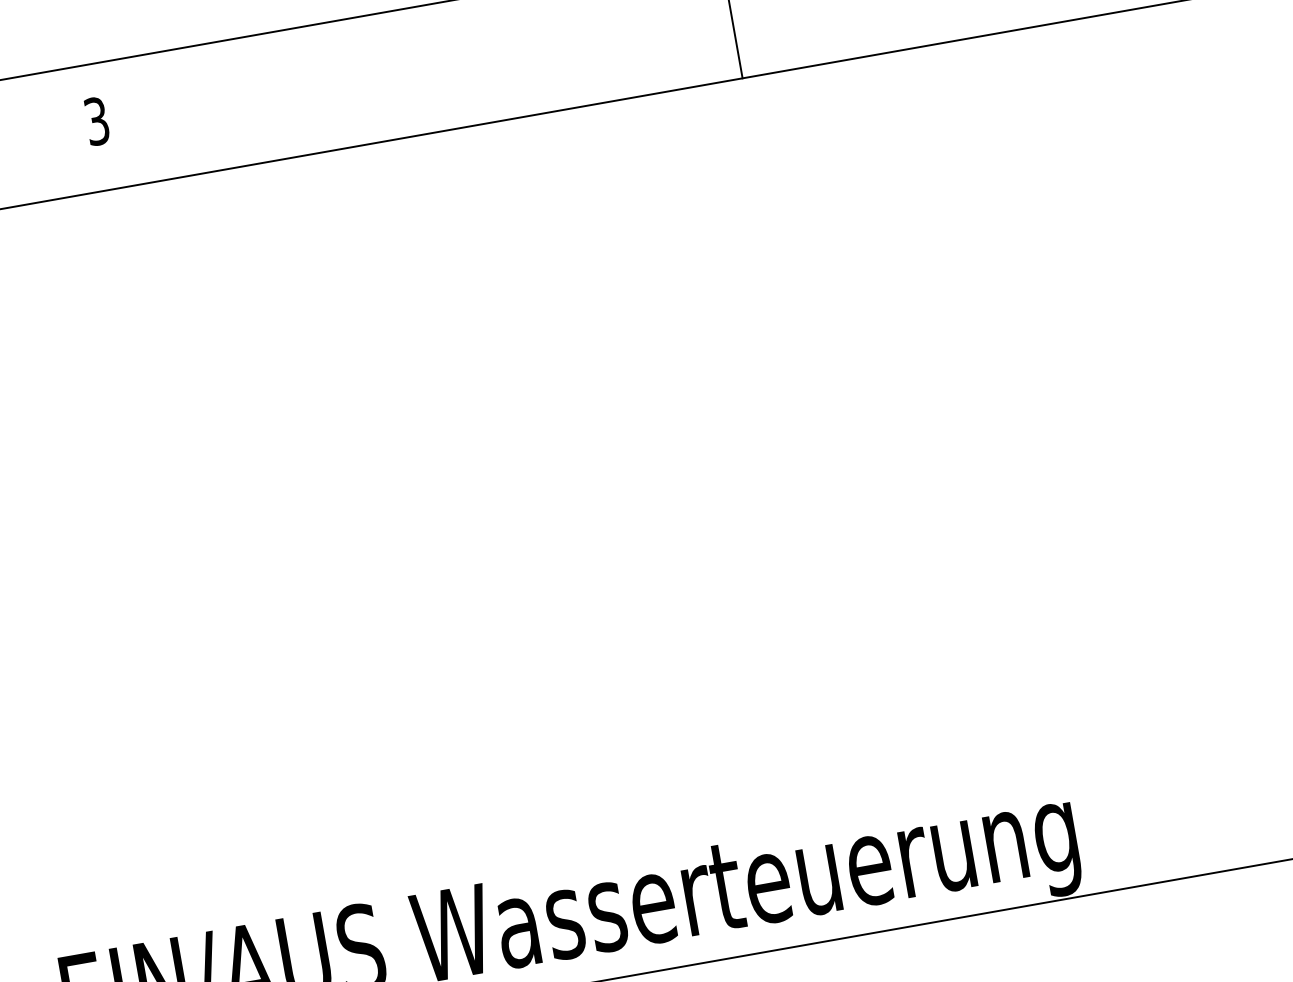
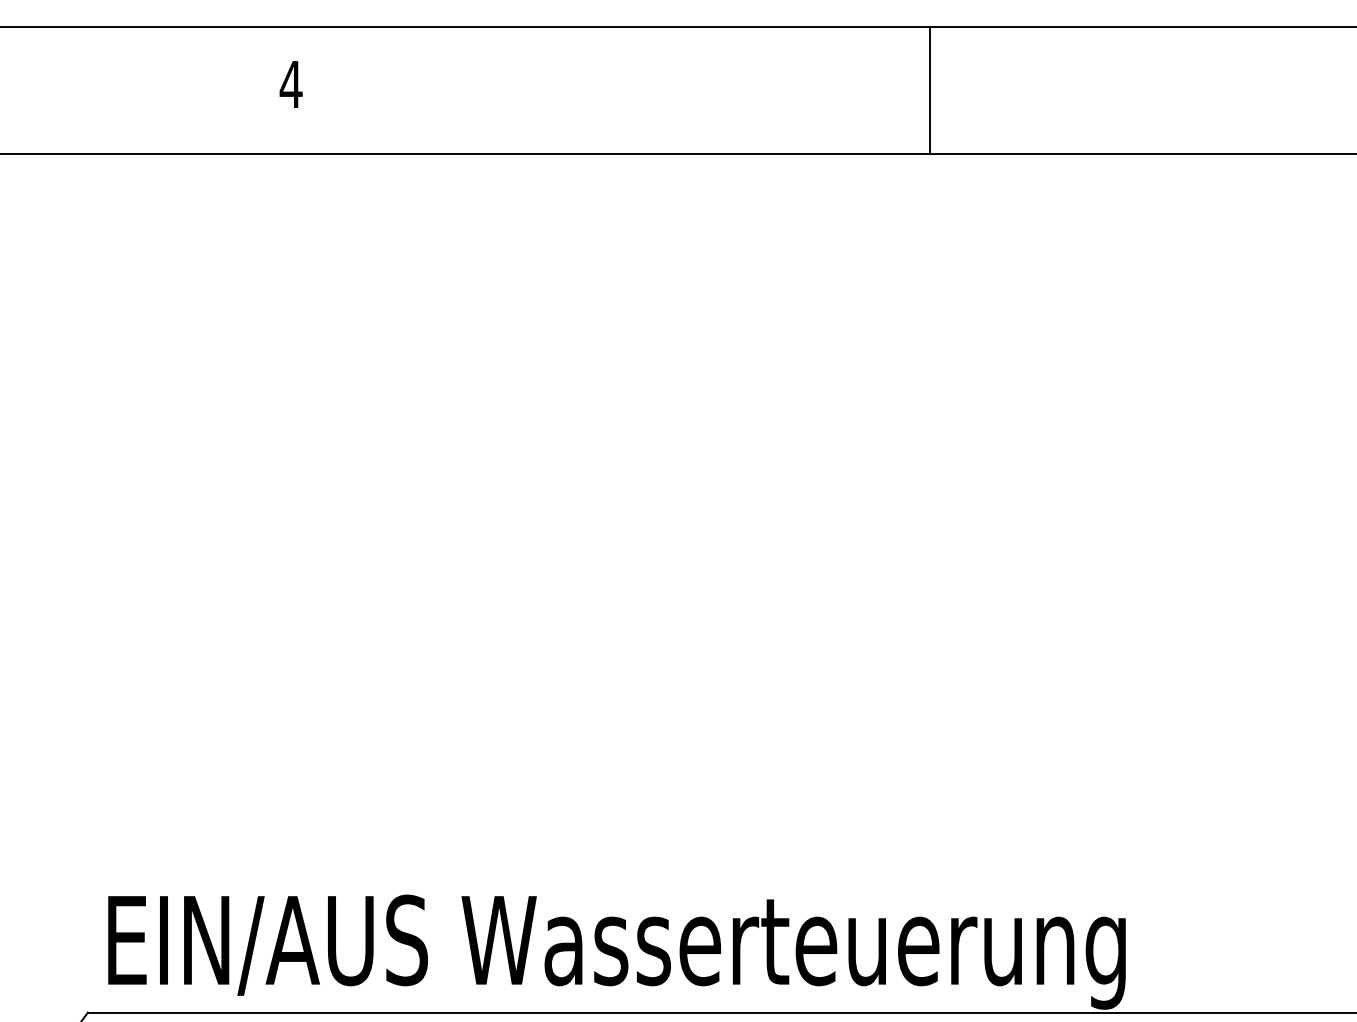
text: (96, 121) -> (290, 84), 3 -> 4

